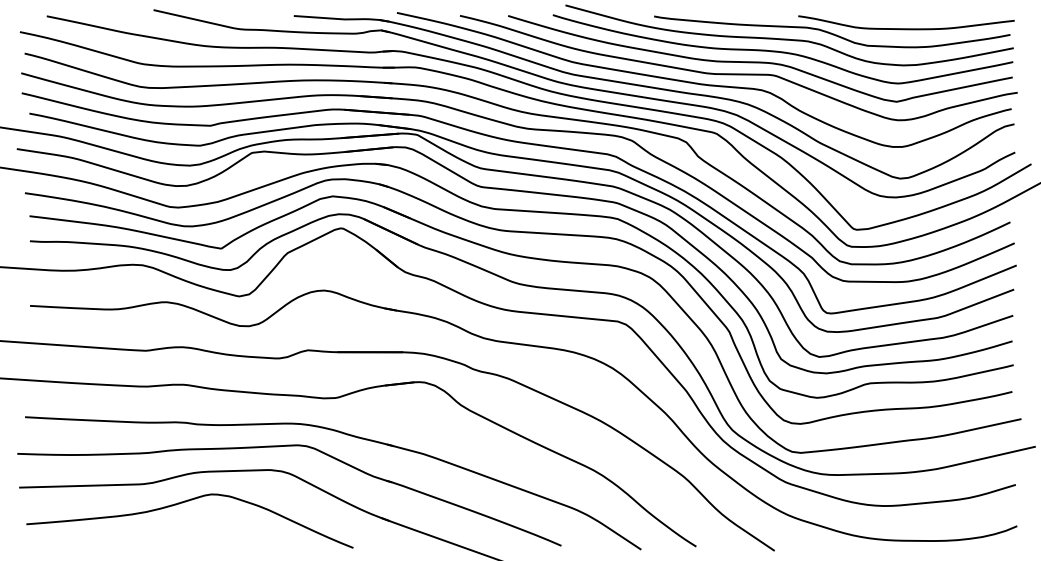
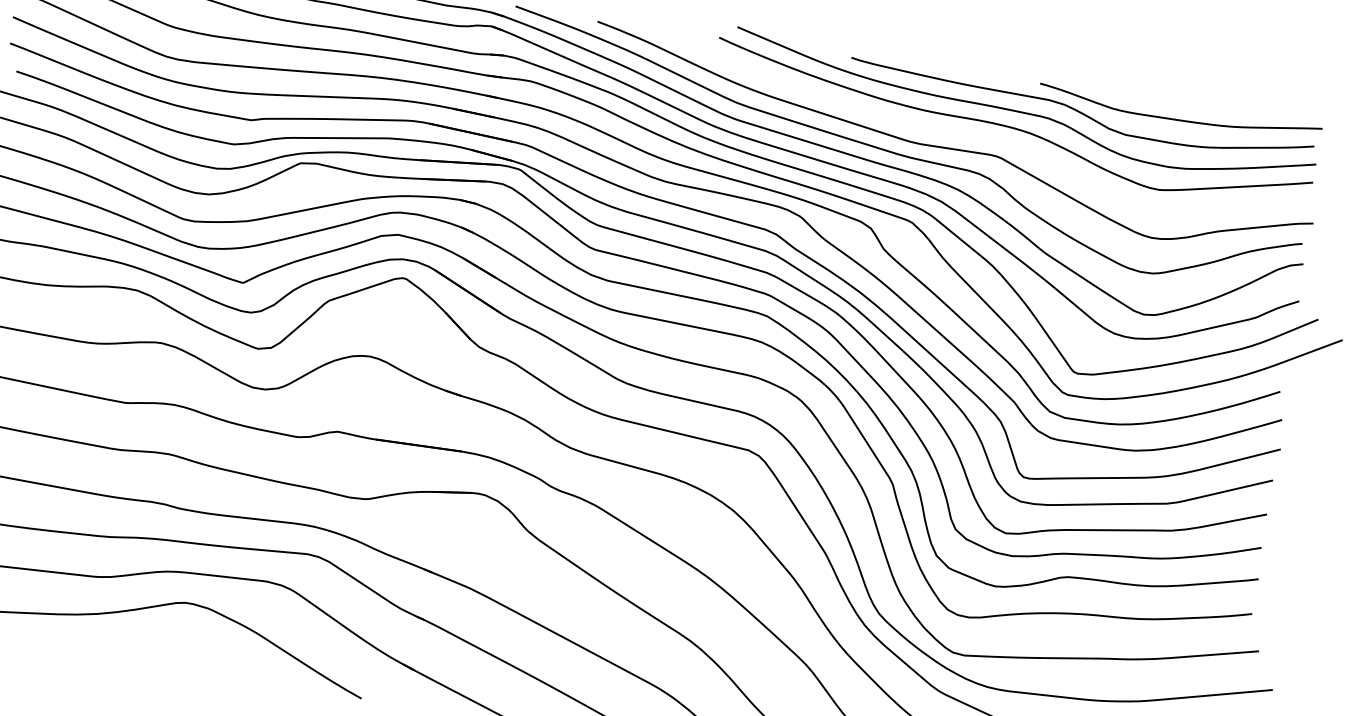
curve: (760, 61) -> (982, 135), removed

